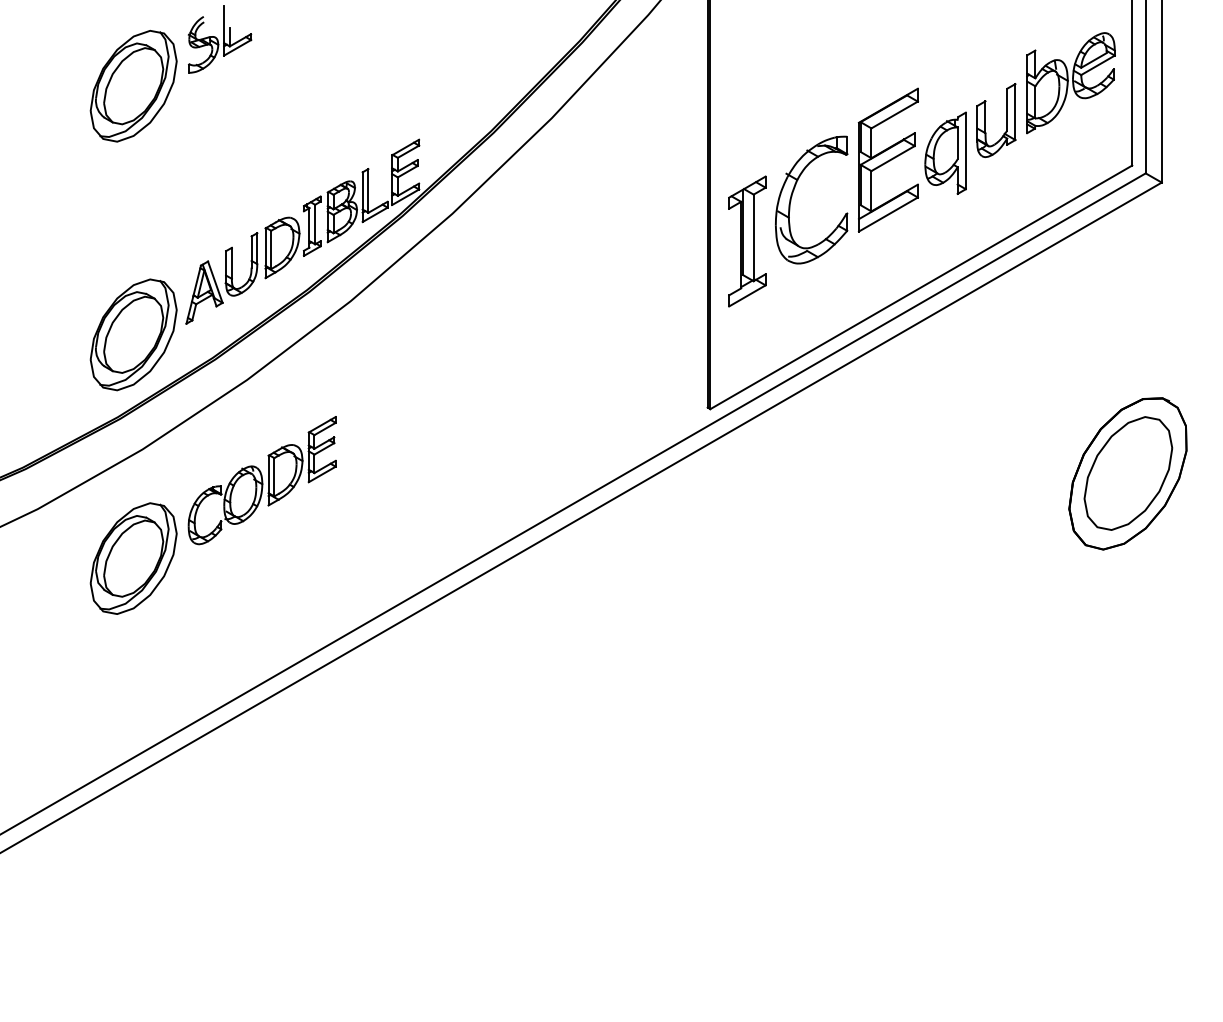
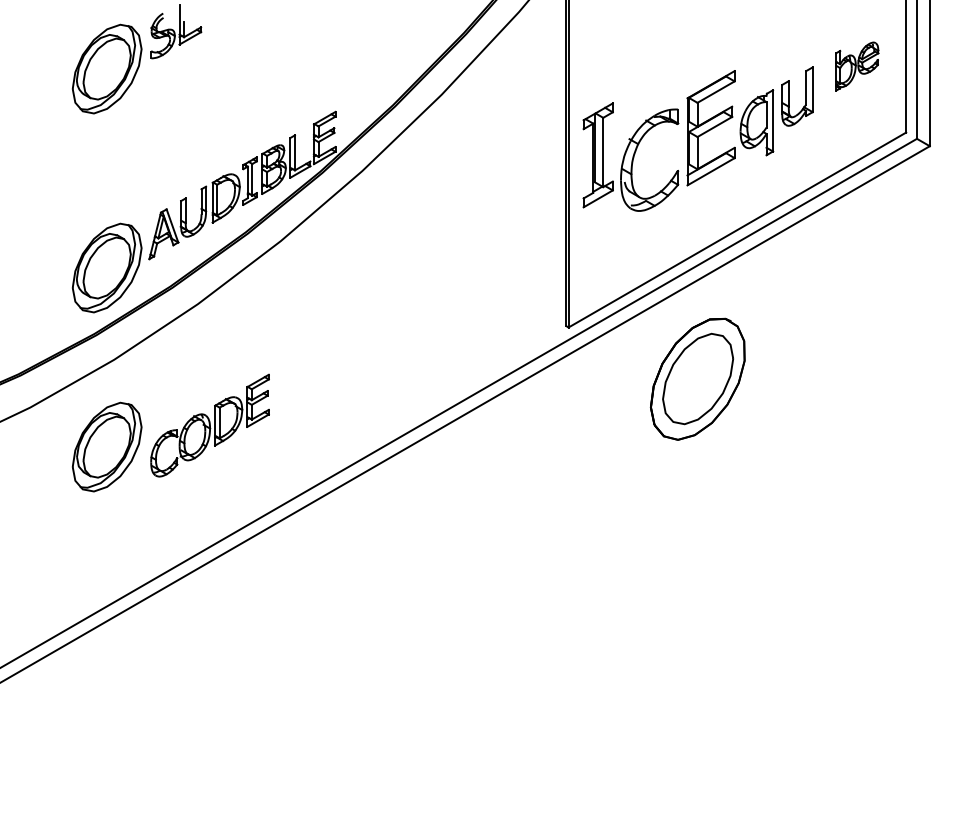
part: (1071, 82) -> (857, 66), size x0.6
part: (746, 241) -> (597, 155), moved
part: (1127, 472) -> (697, 378), moved
part: (261, 480) -> (209, 425), moved

